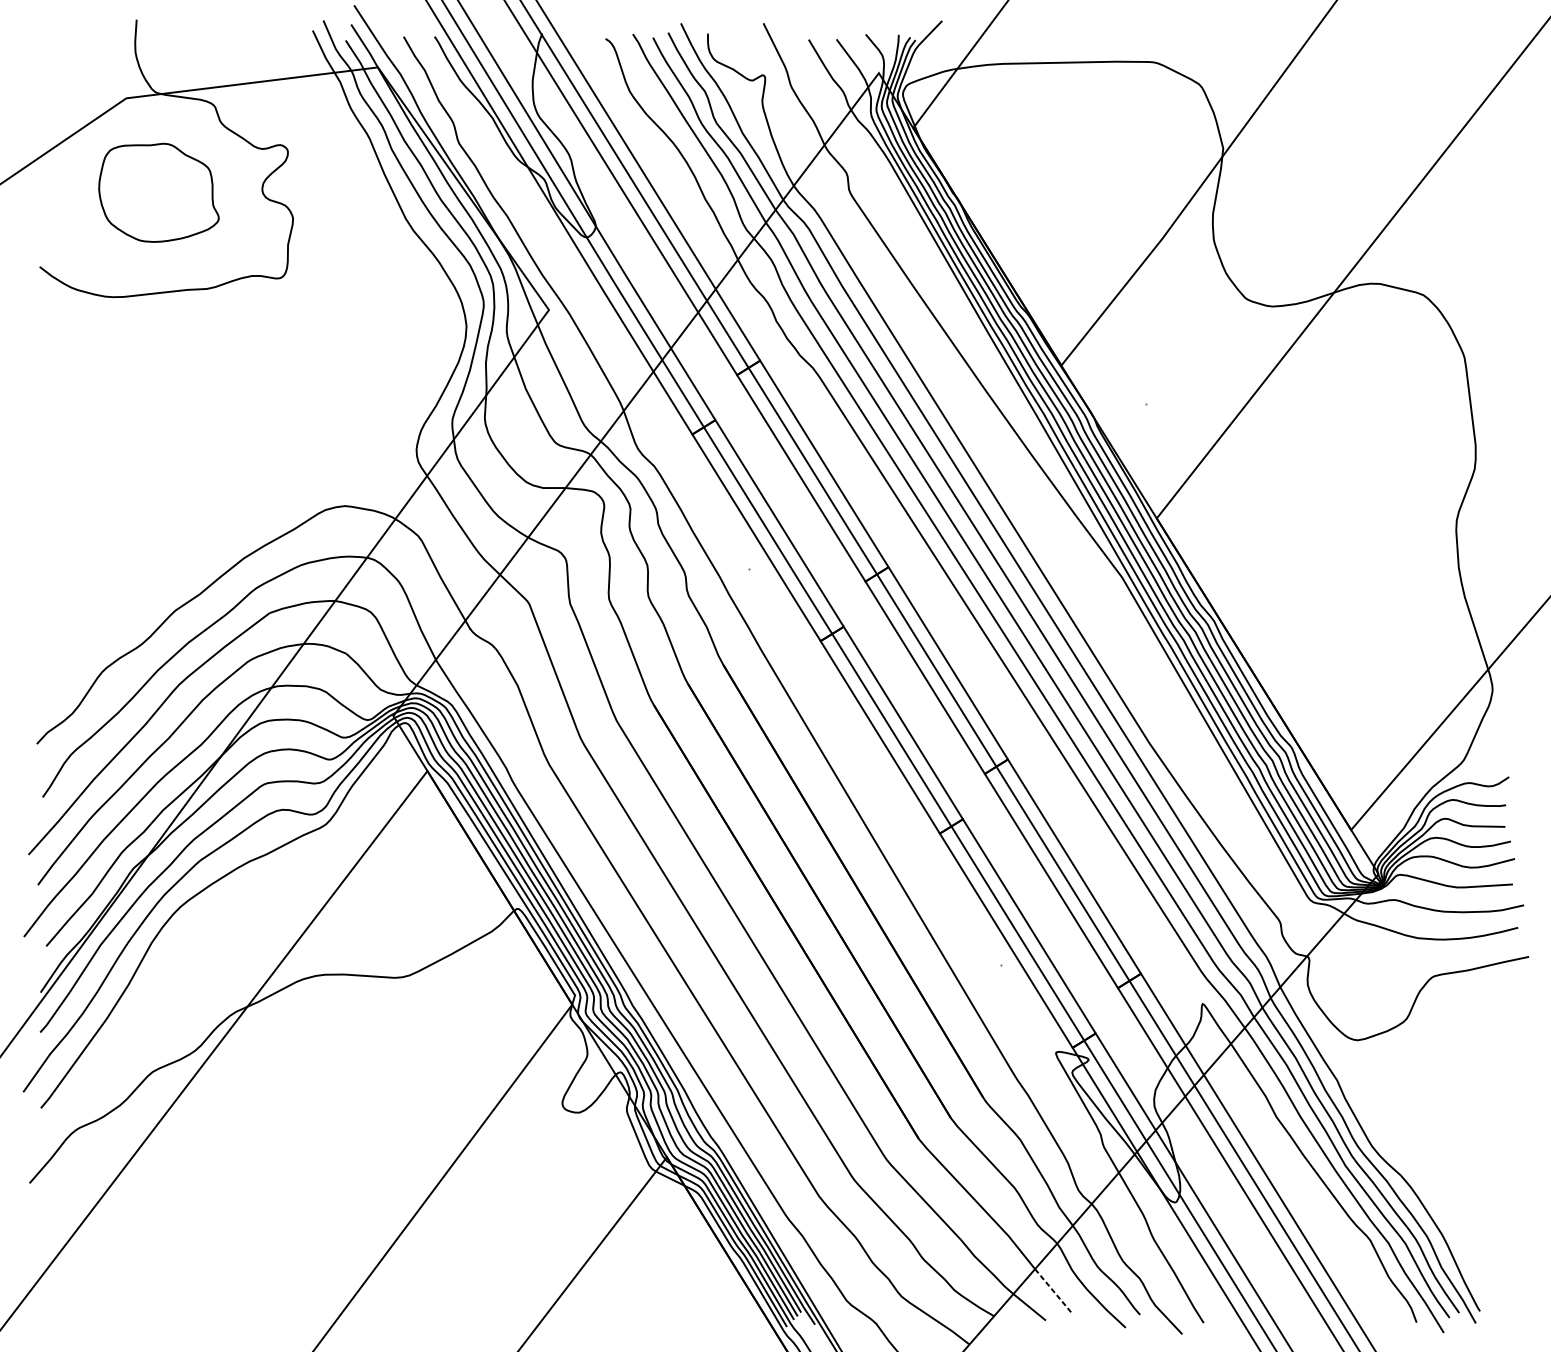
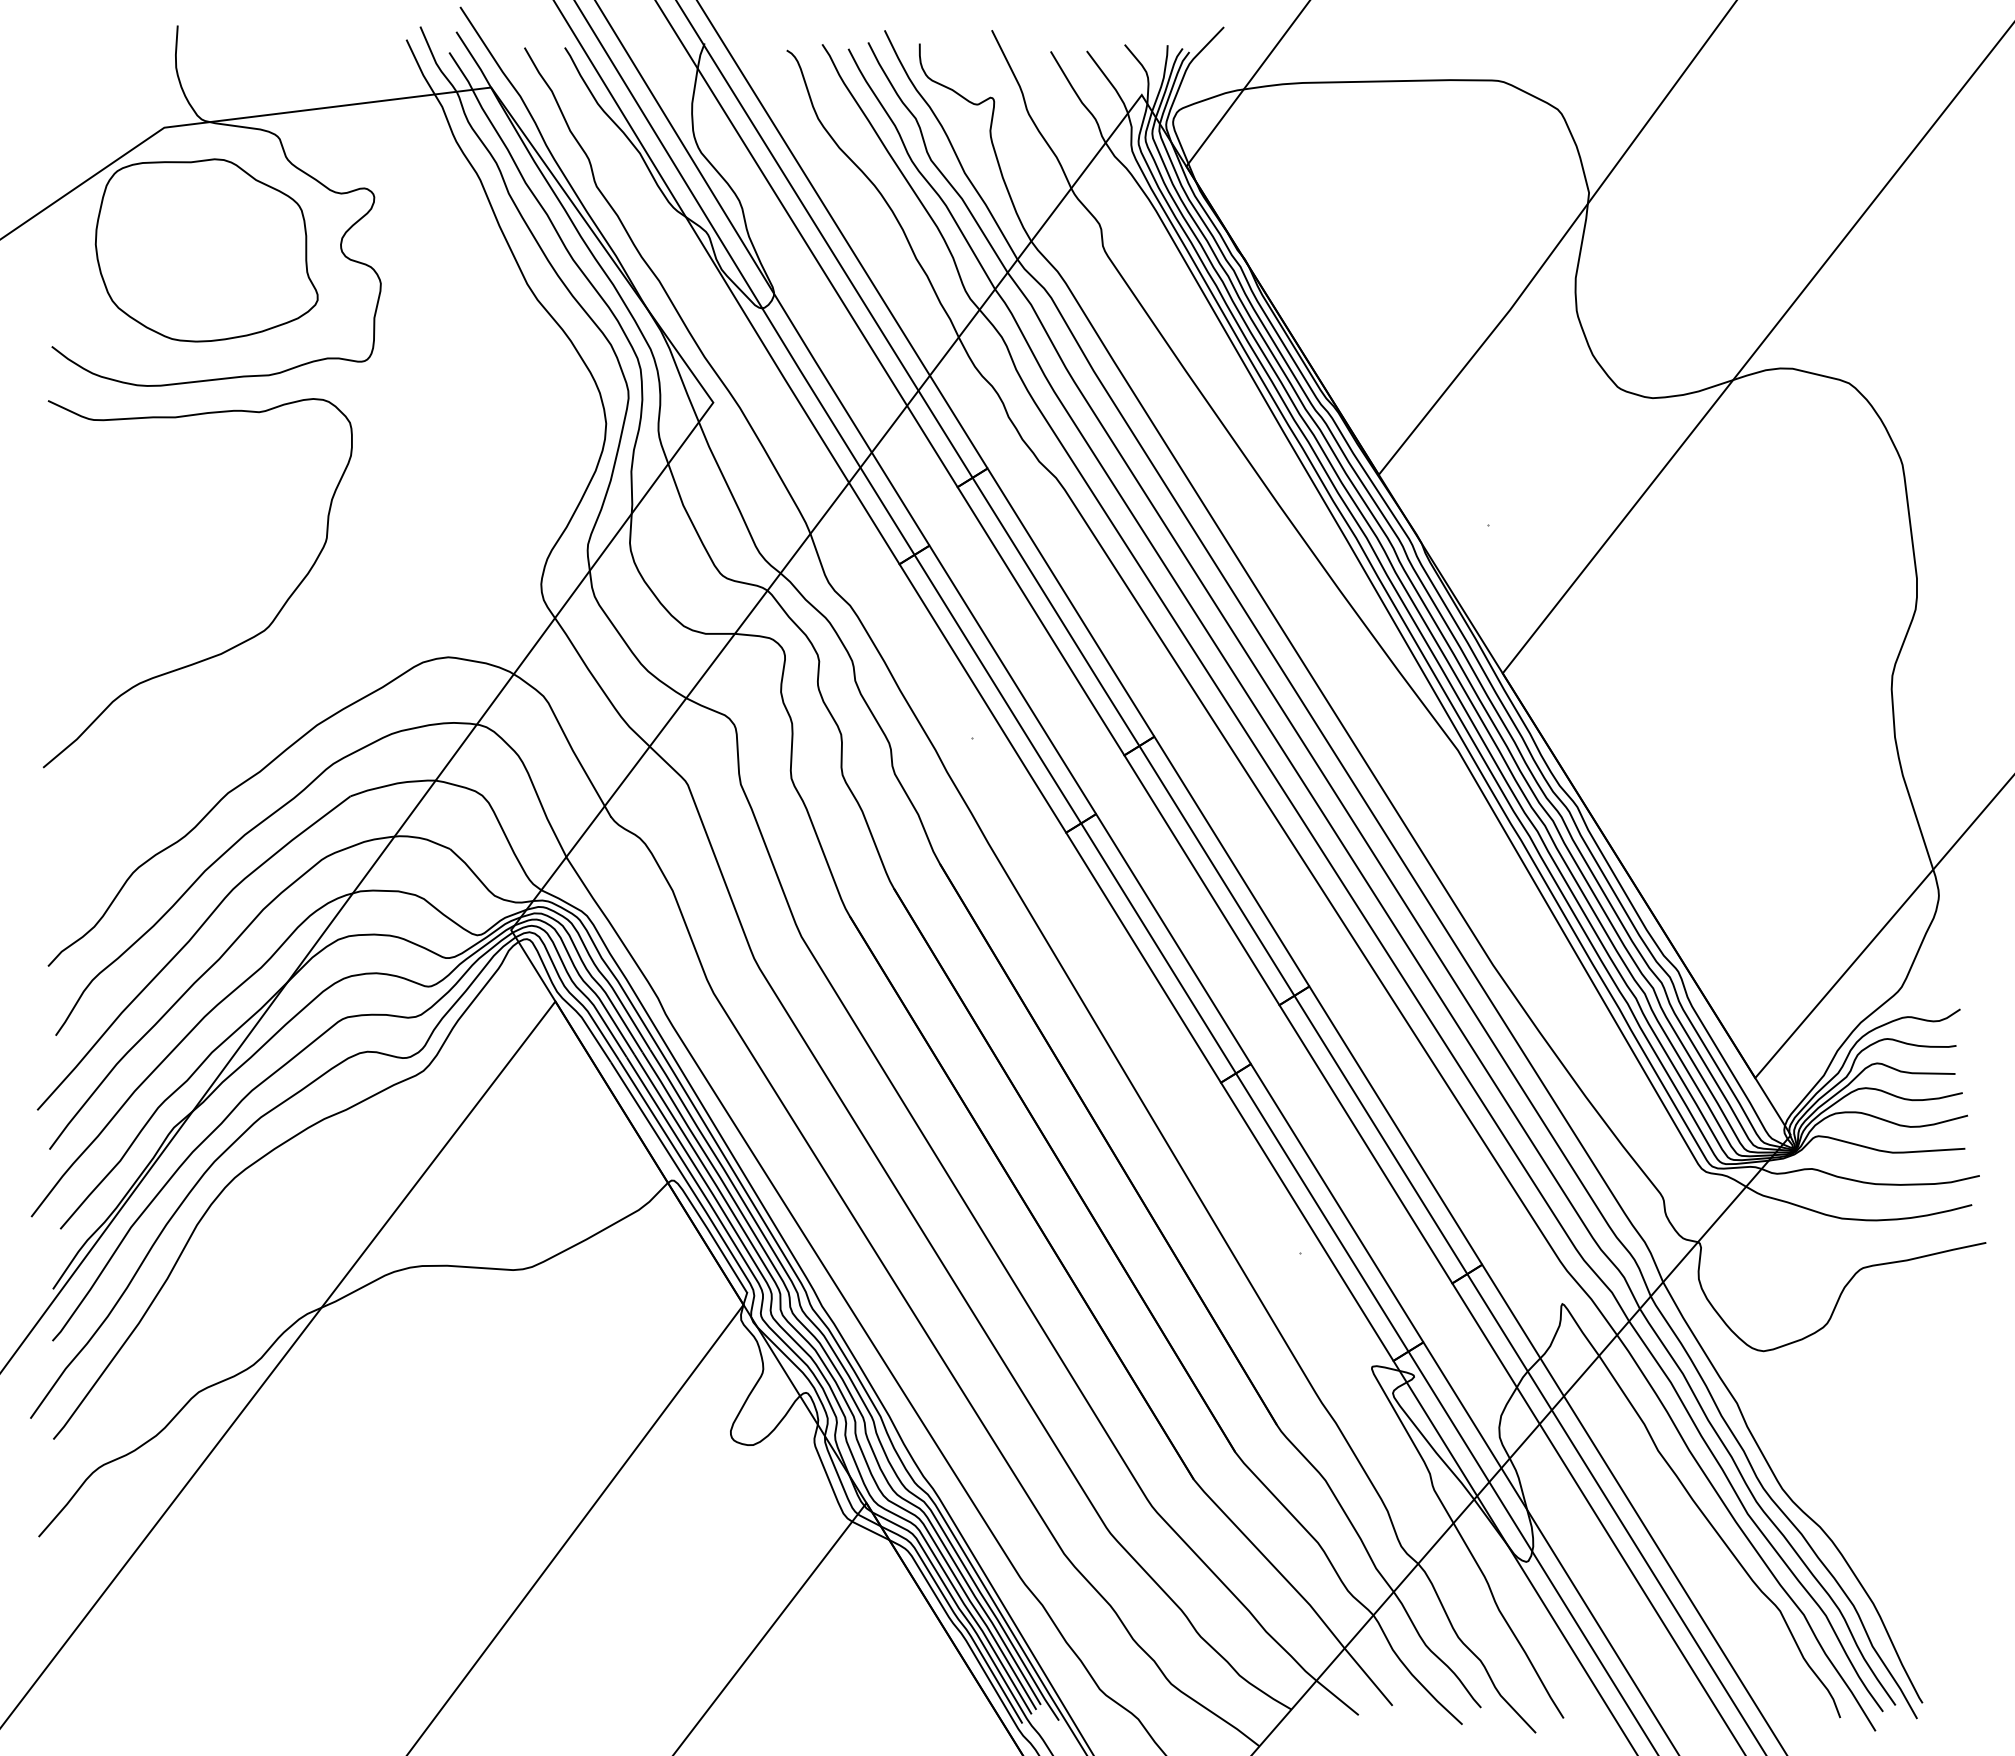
part: (158, 192) -> (206, 250), size x1.43
curve: (176, 499) -> (229, 648), added
line: (1053, 1291) -> (1368, 1677), dashed -> solid

